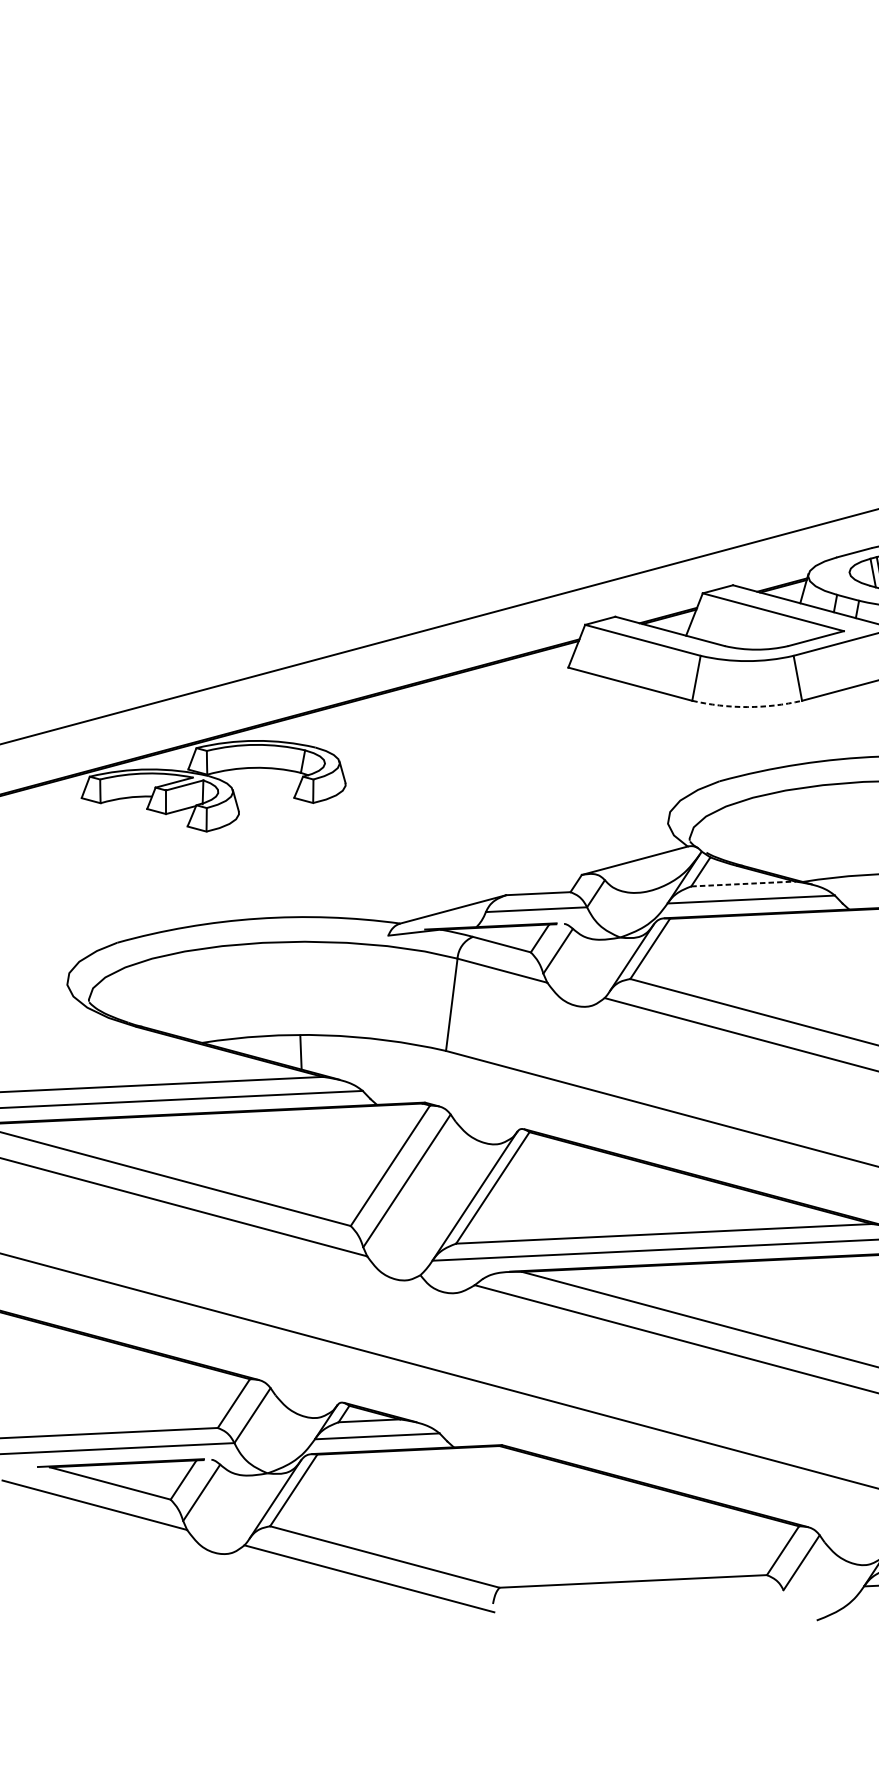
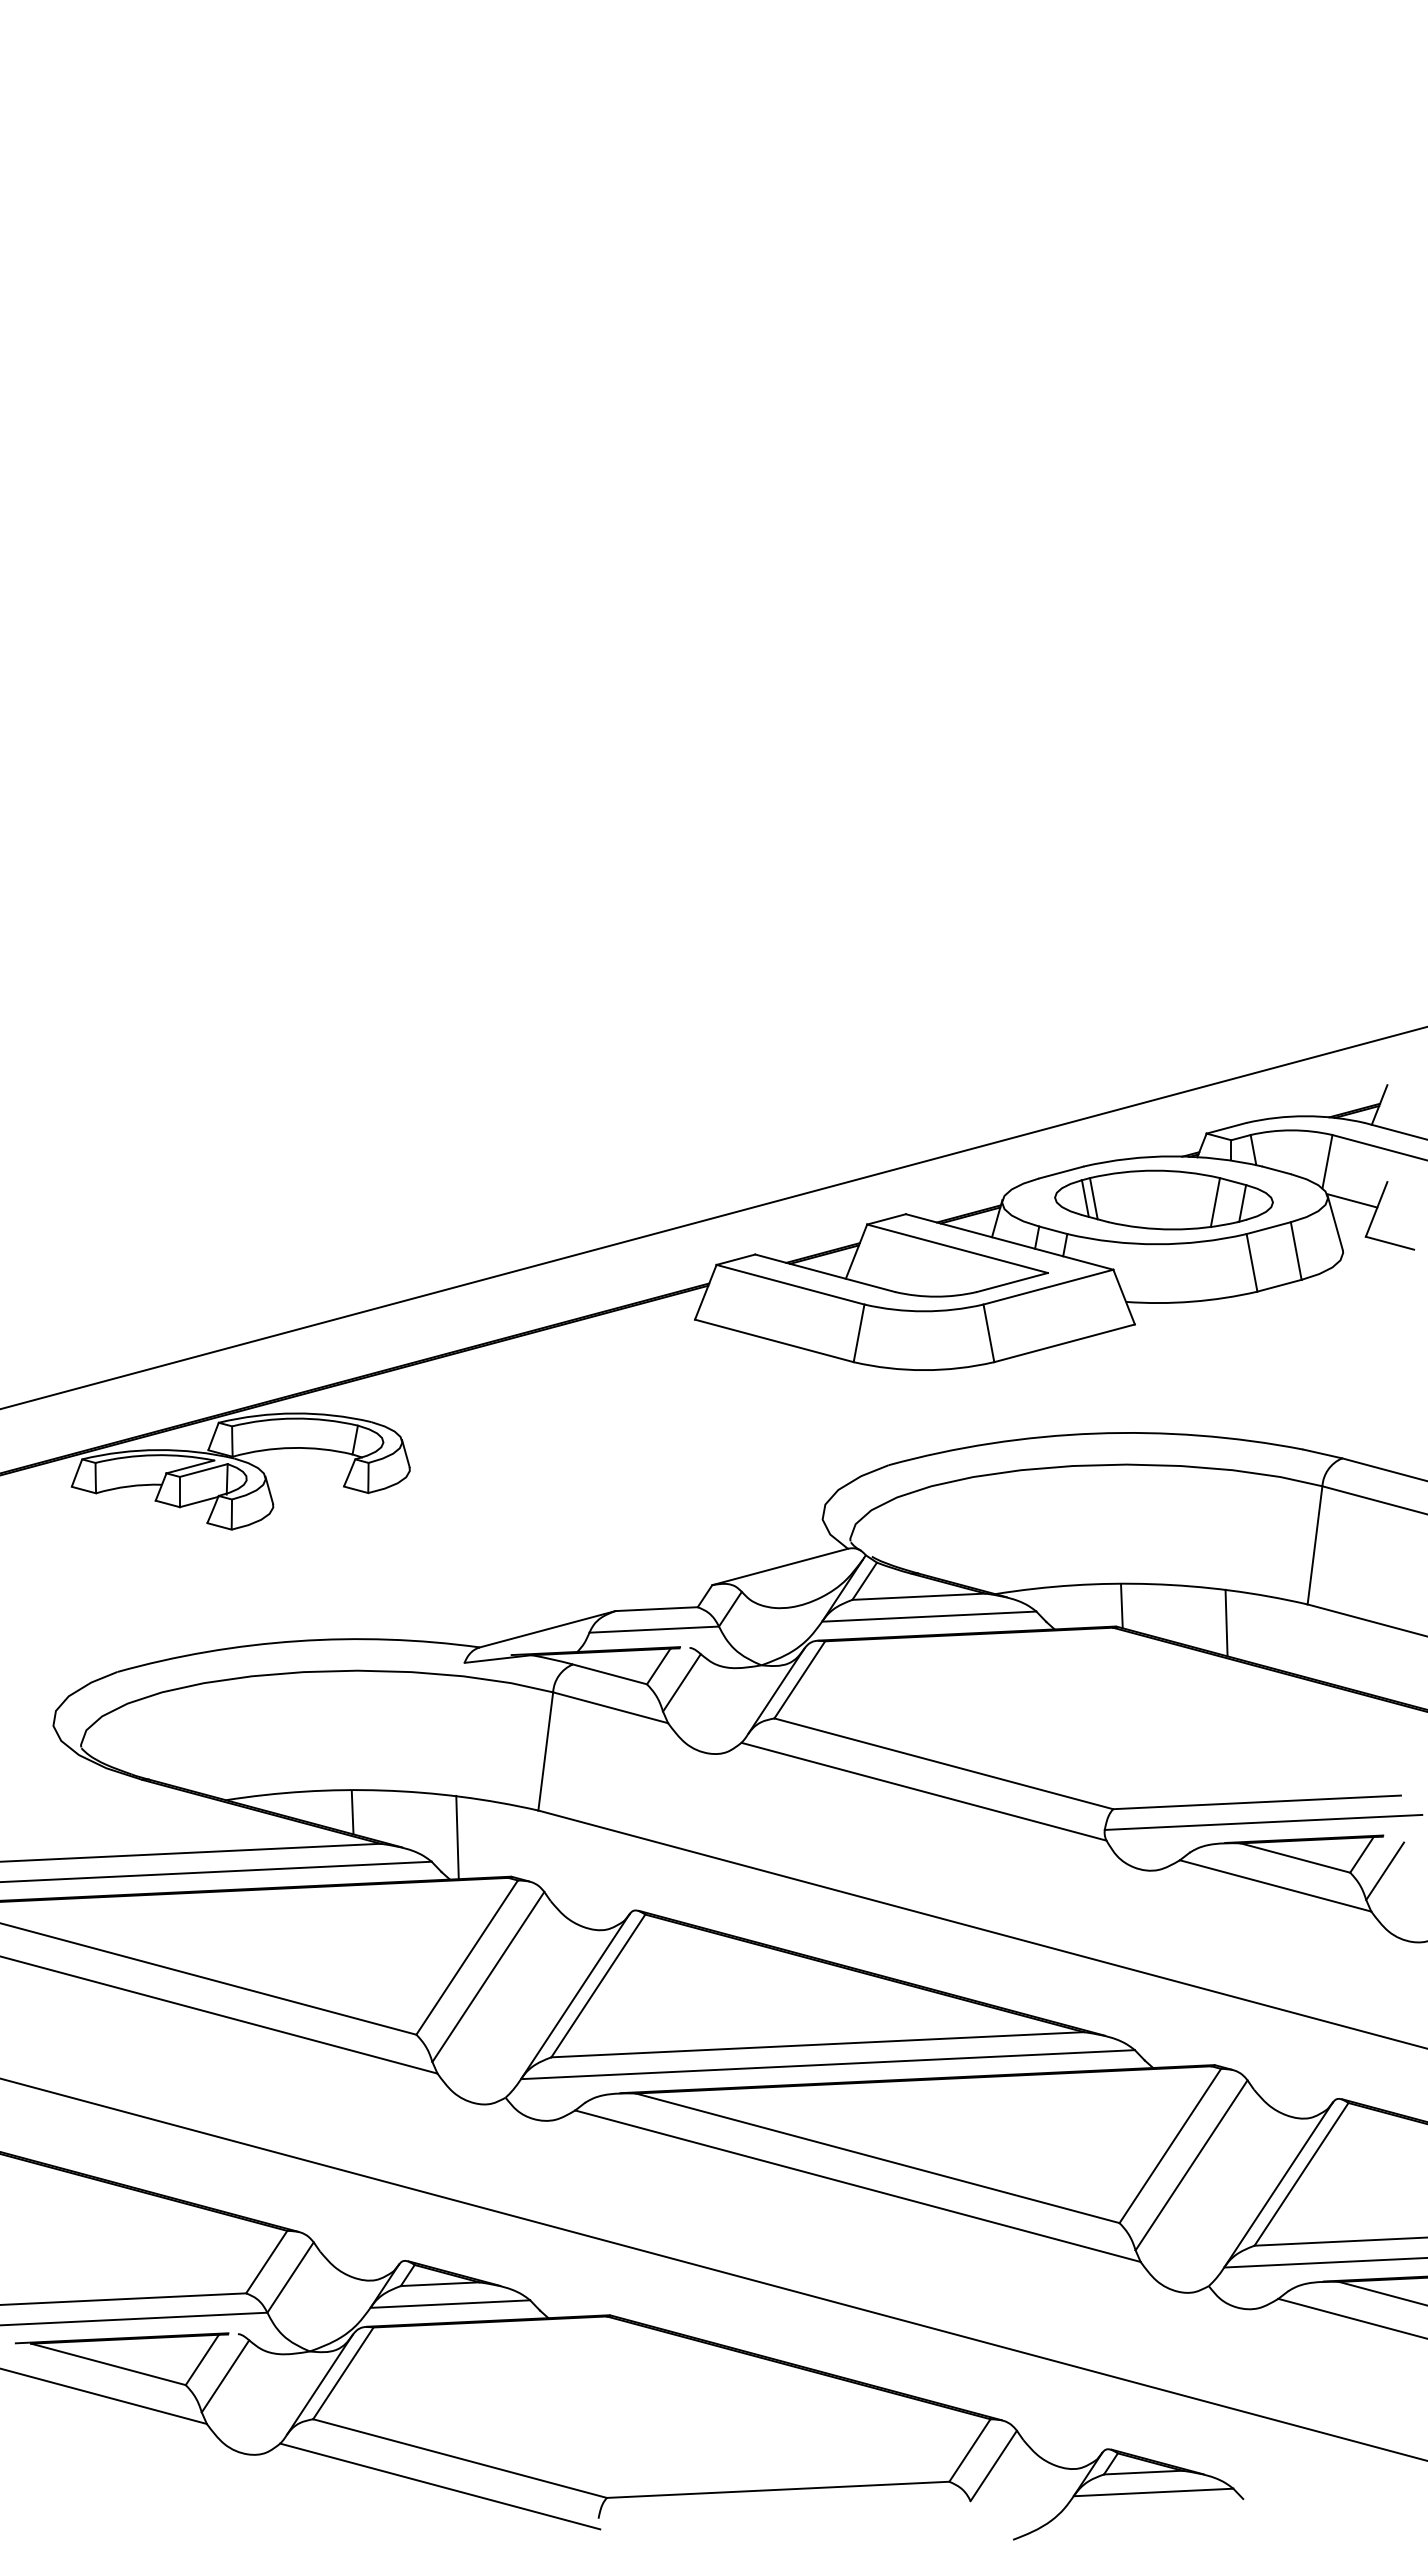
arc: (747, 707) -> (924, 1370), dashed -> solid
line: (743, 883) -> (919, 1596), dashed -> solid
line: (382, 1072) -> (457, 1837), added

